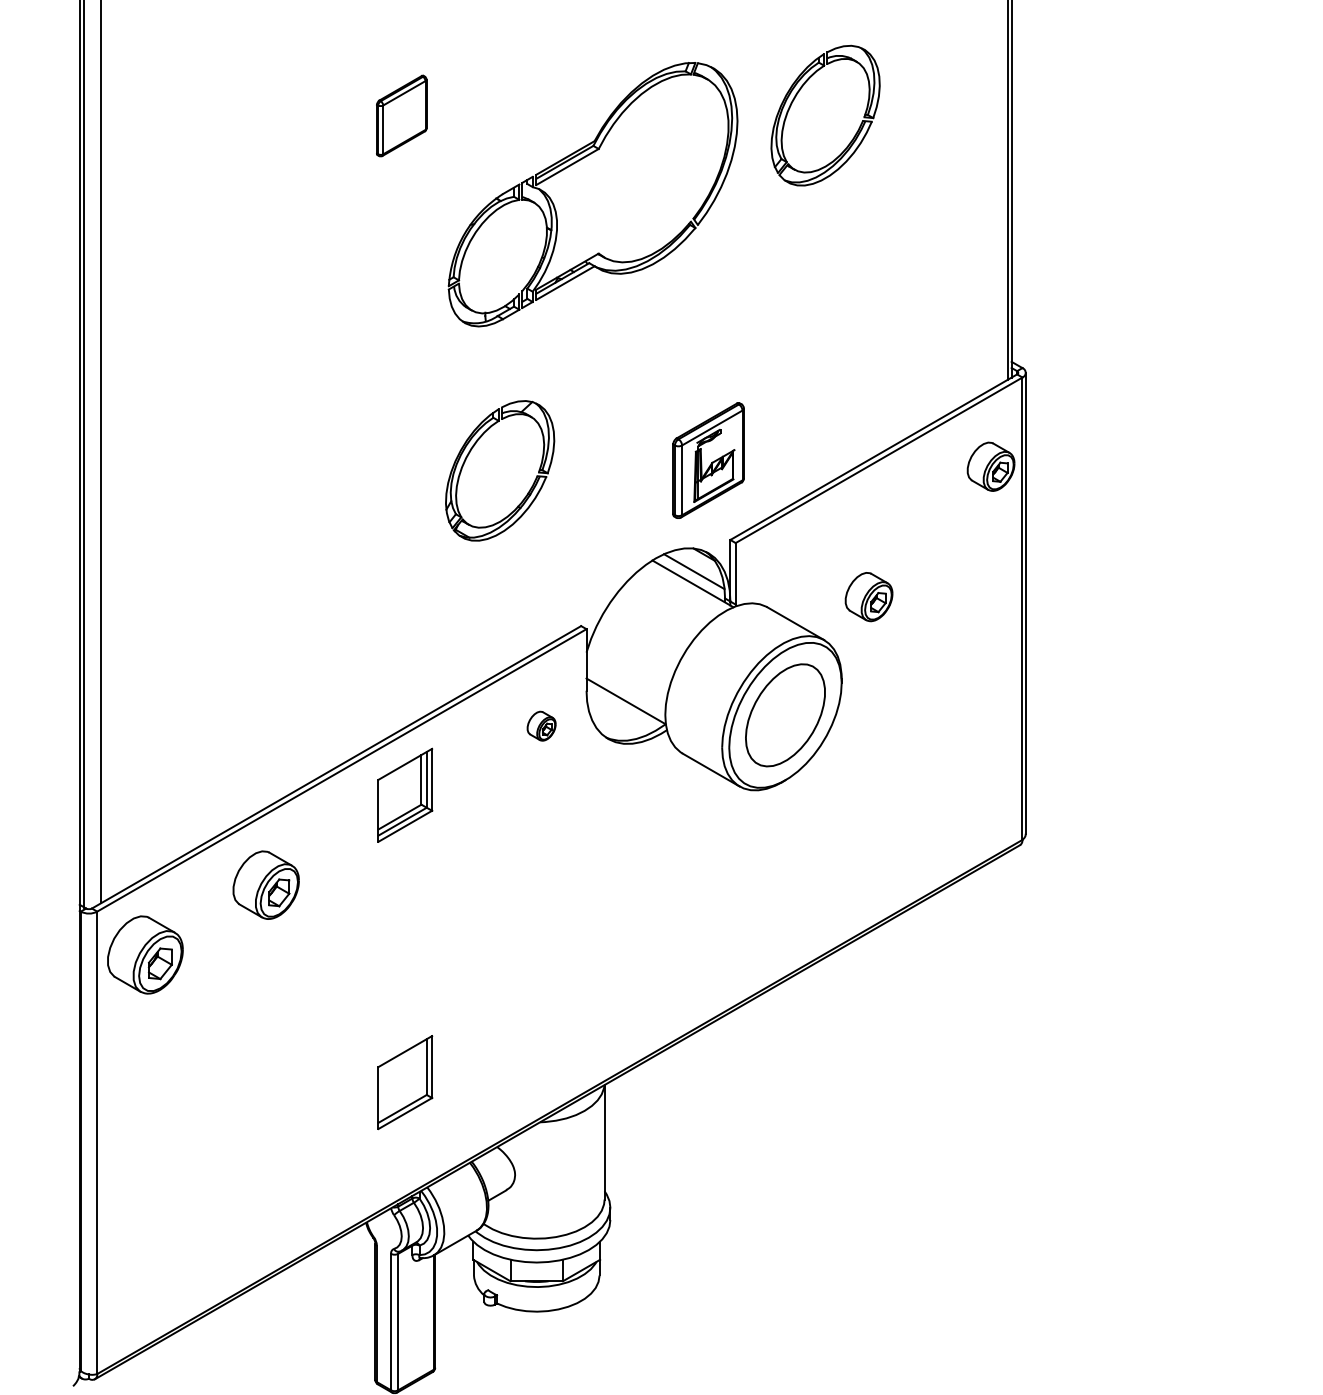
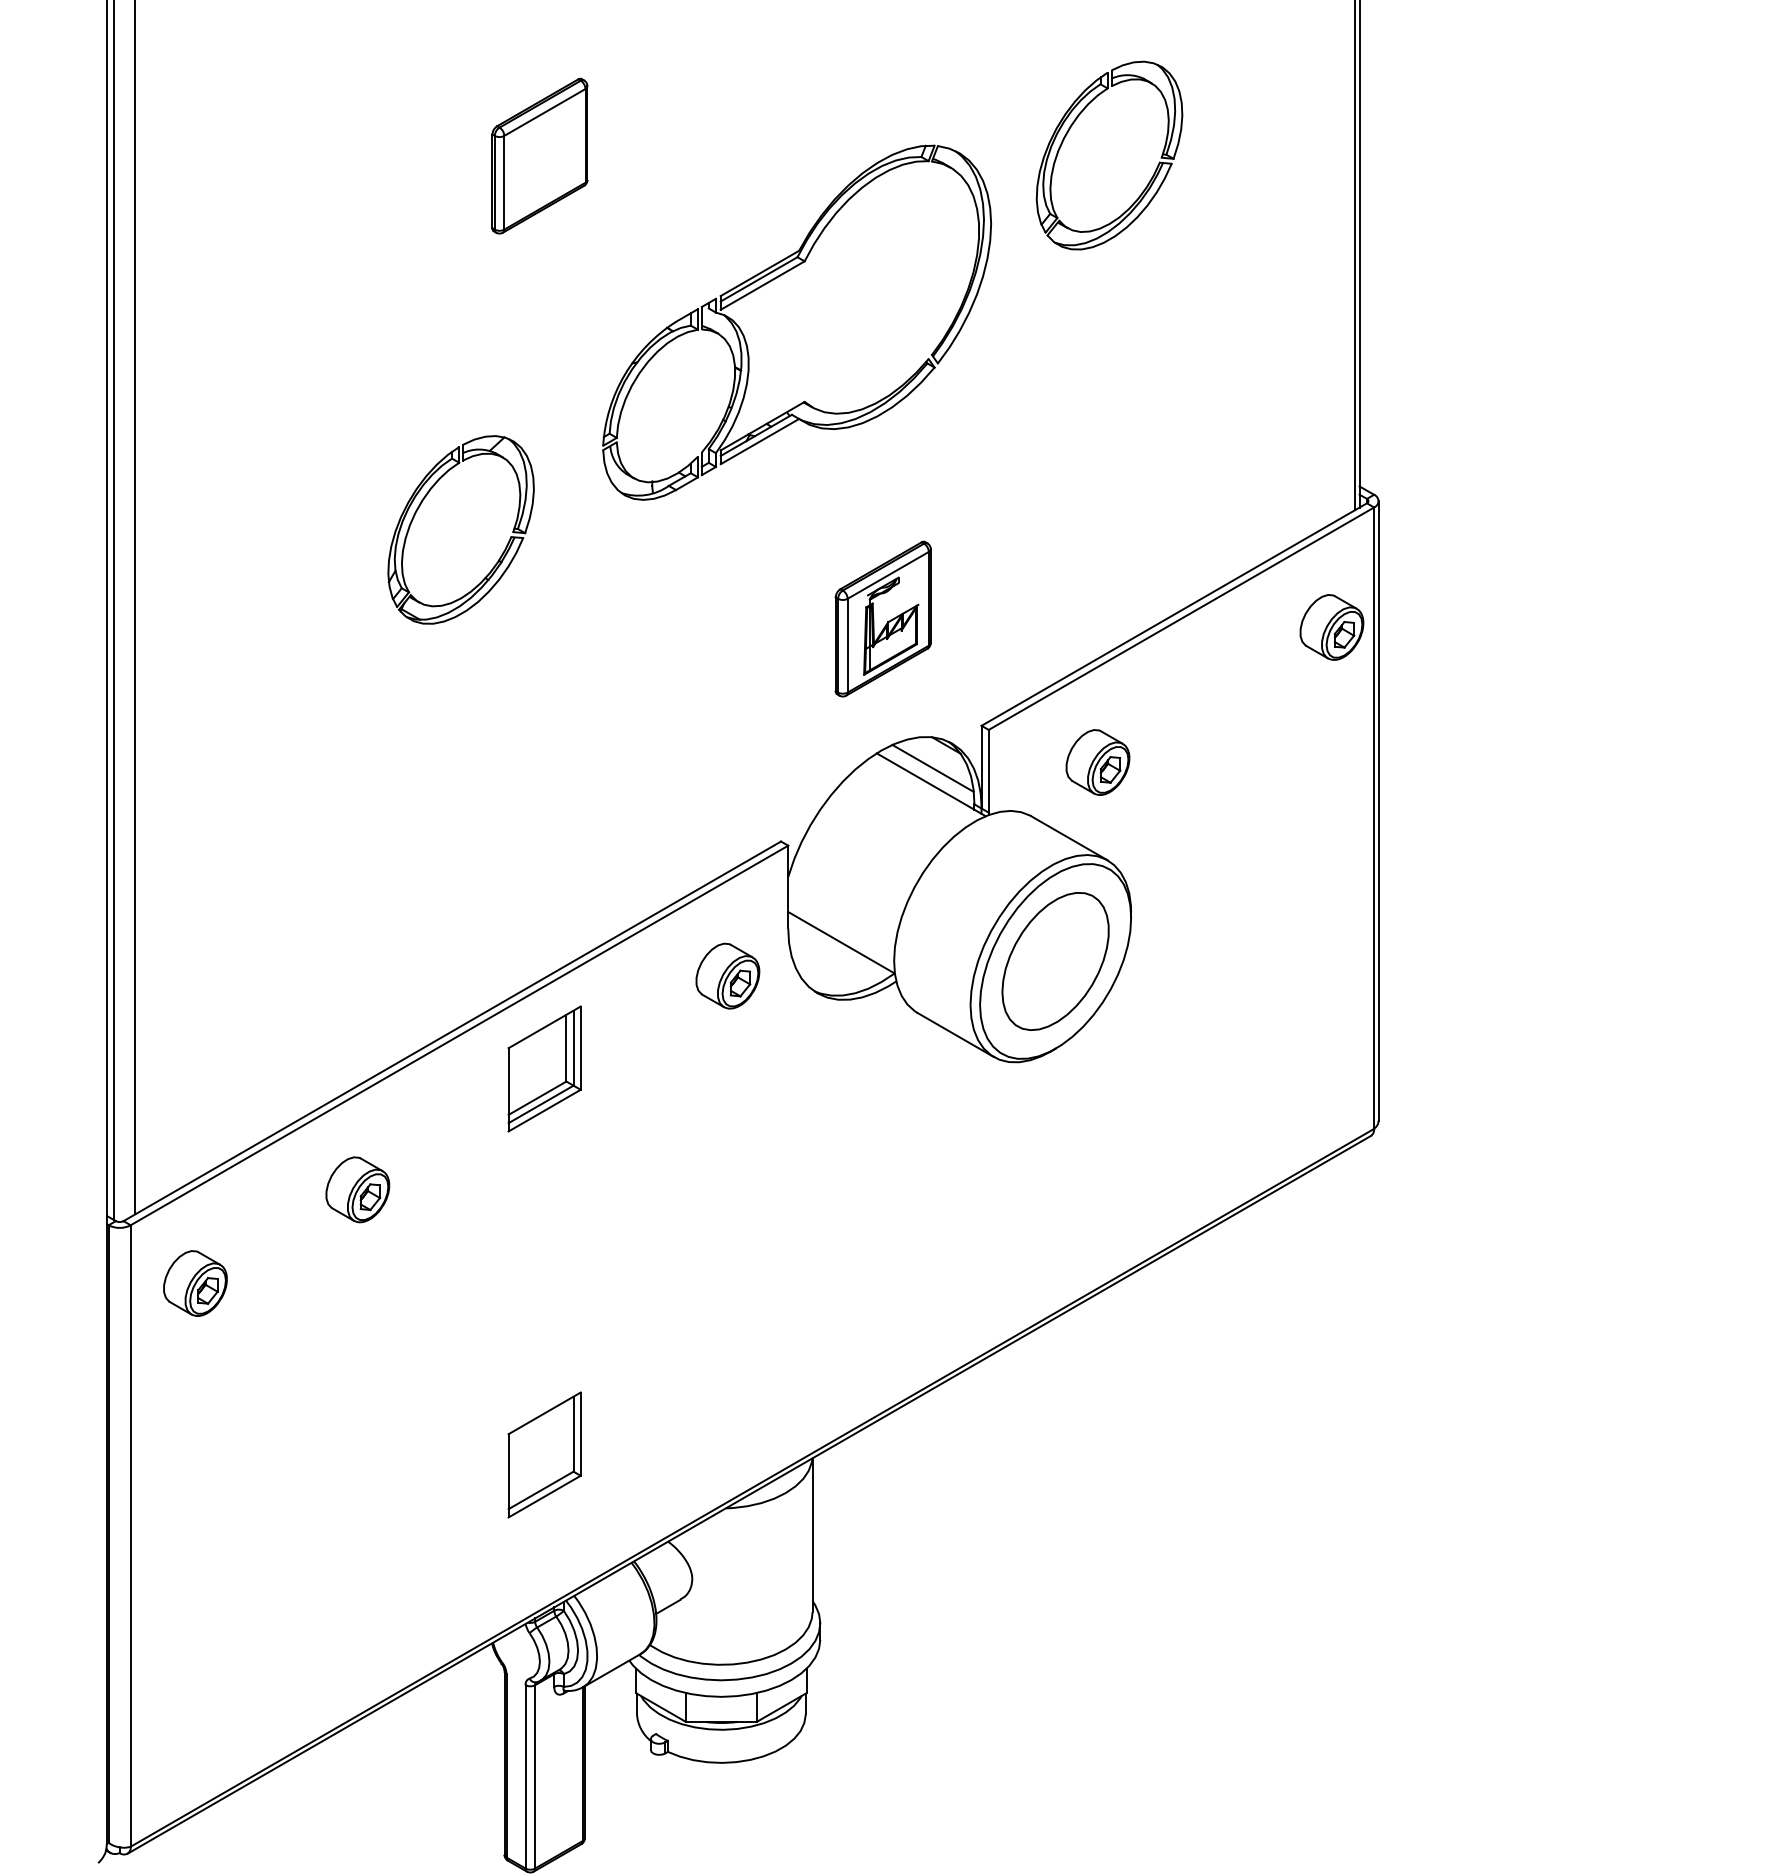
part: (401, 115) -> (539, 155), size x1.43
part: (573, 164) -> (770, 282), moved
part: (469, 453) -> (420, 506), moved
part: (708, 460) -> (882, 618), moved
part: (868, 597) -> (1097, 762), moved
part: (541, 725) -> (727, 975), size x1.67
part: (266, 885) -> (357, 1189), size x0.71
part: (145, 954) -> (195, 1283), size x0.62

